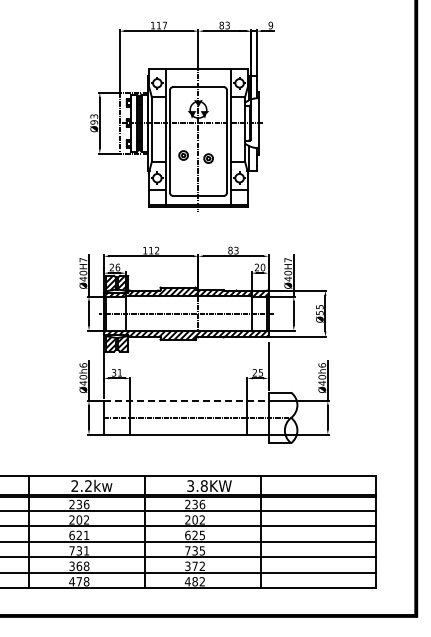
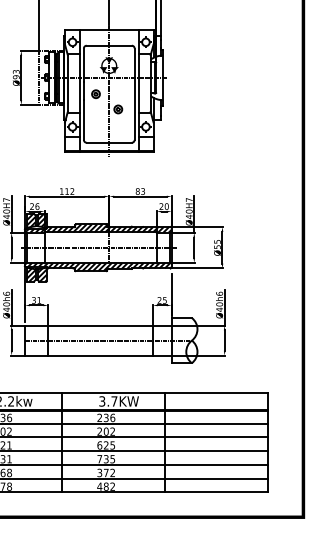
part: (183, 155) -> (95, 94), moved
line: (186, 400) -> (98, 325), dashed -> solid
text: (203, 486) -> (113, 401), 3.8KW -> 3.7KW

